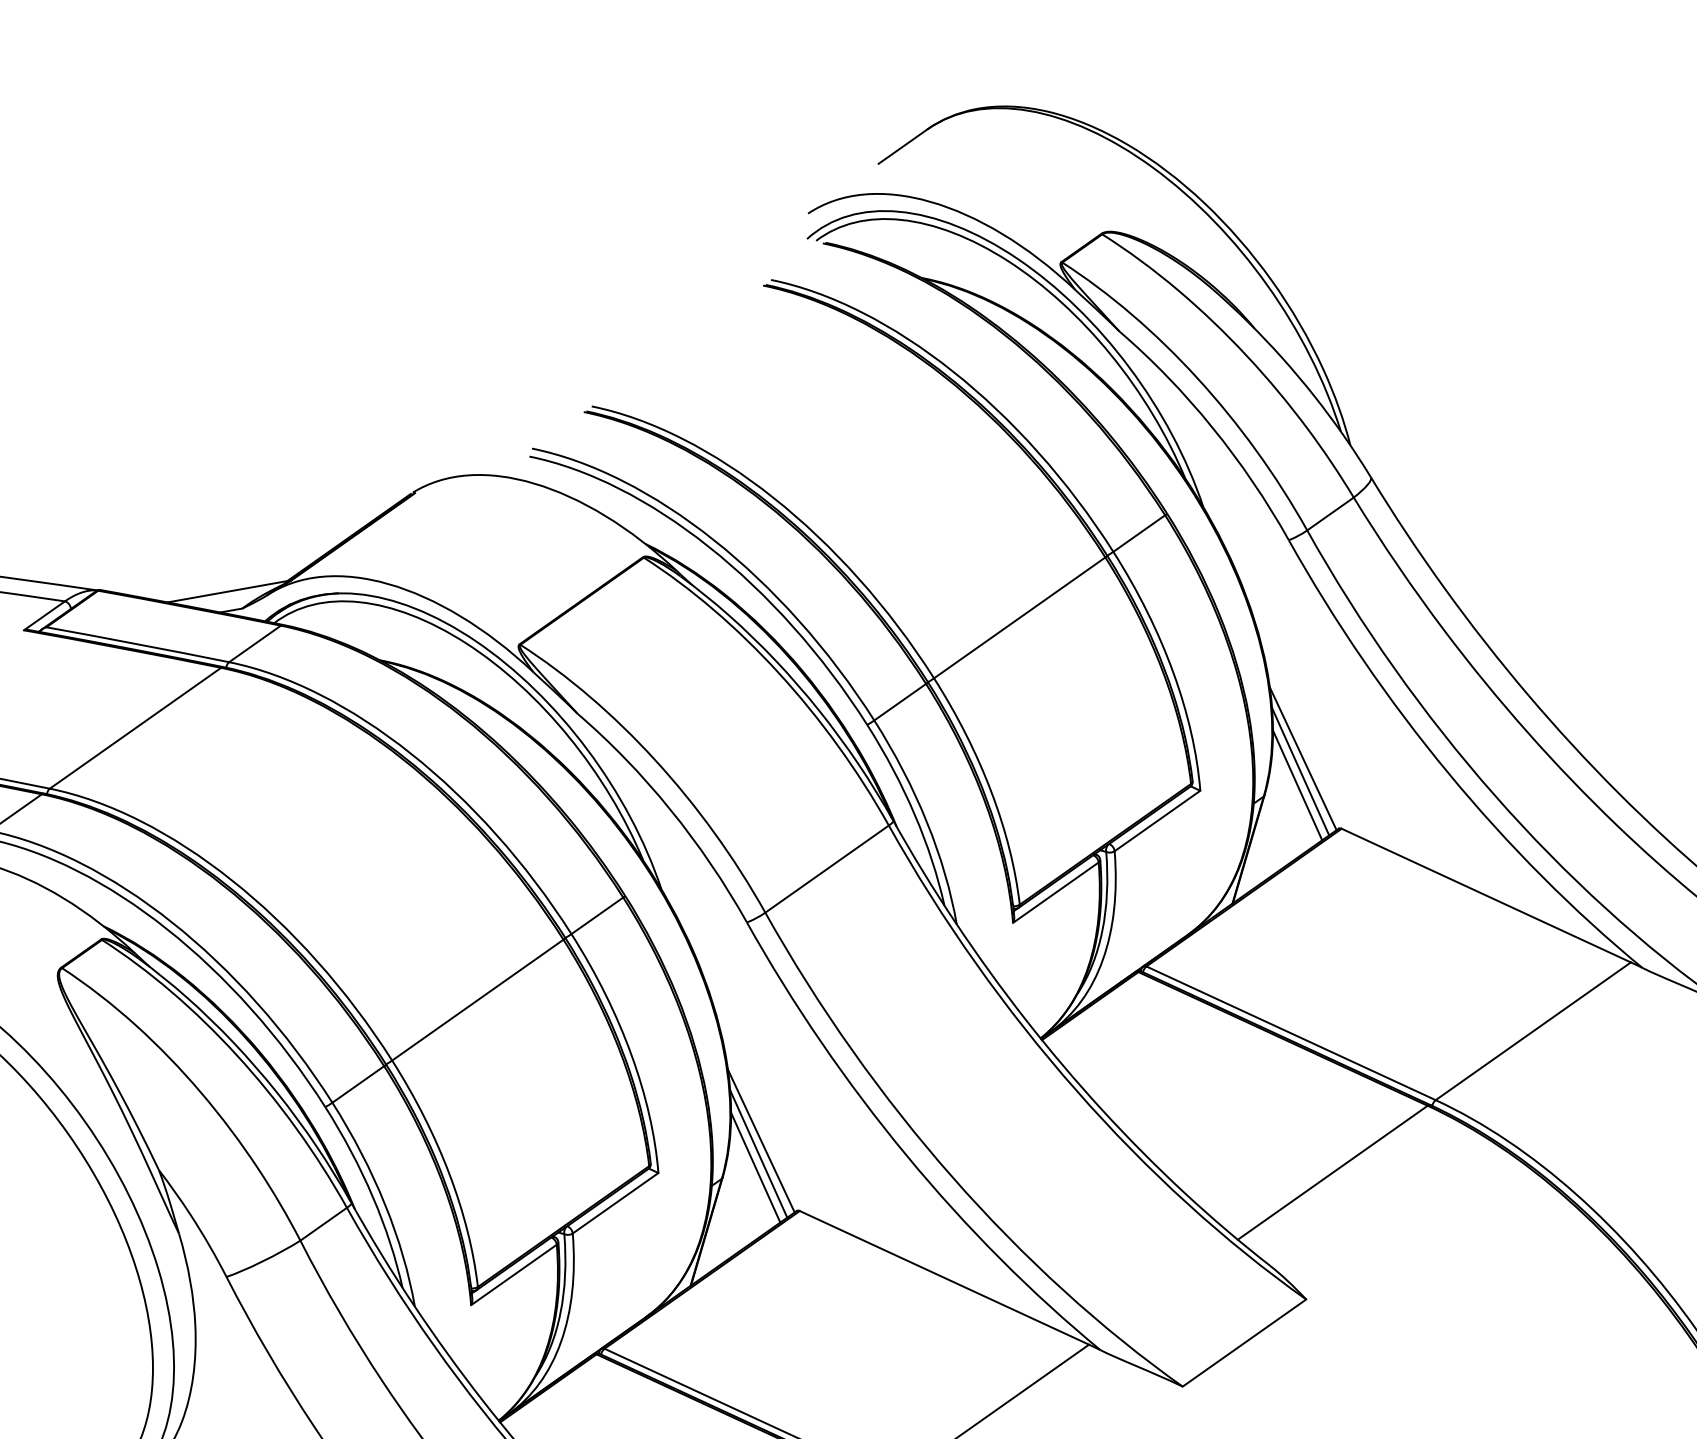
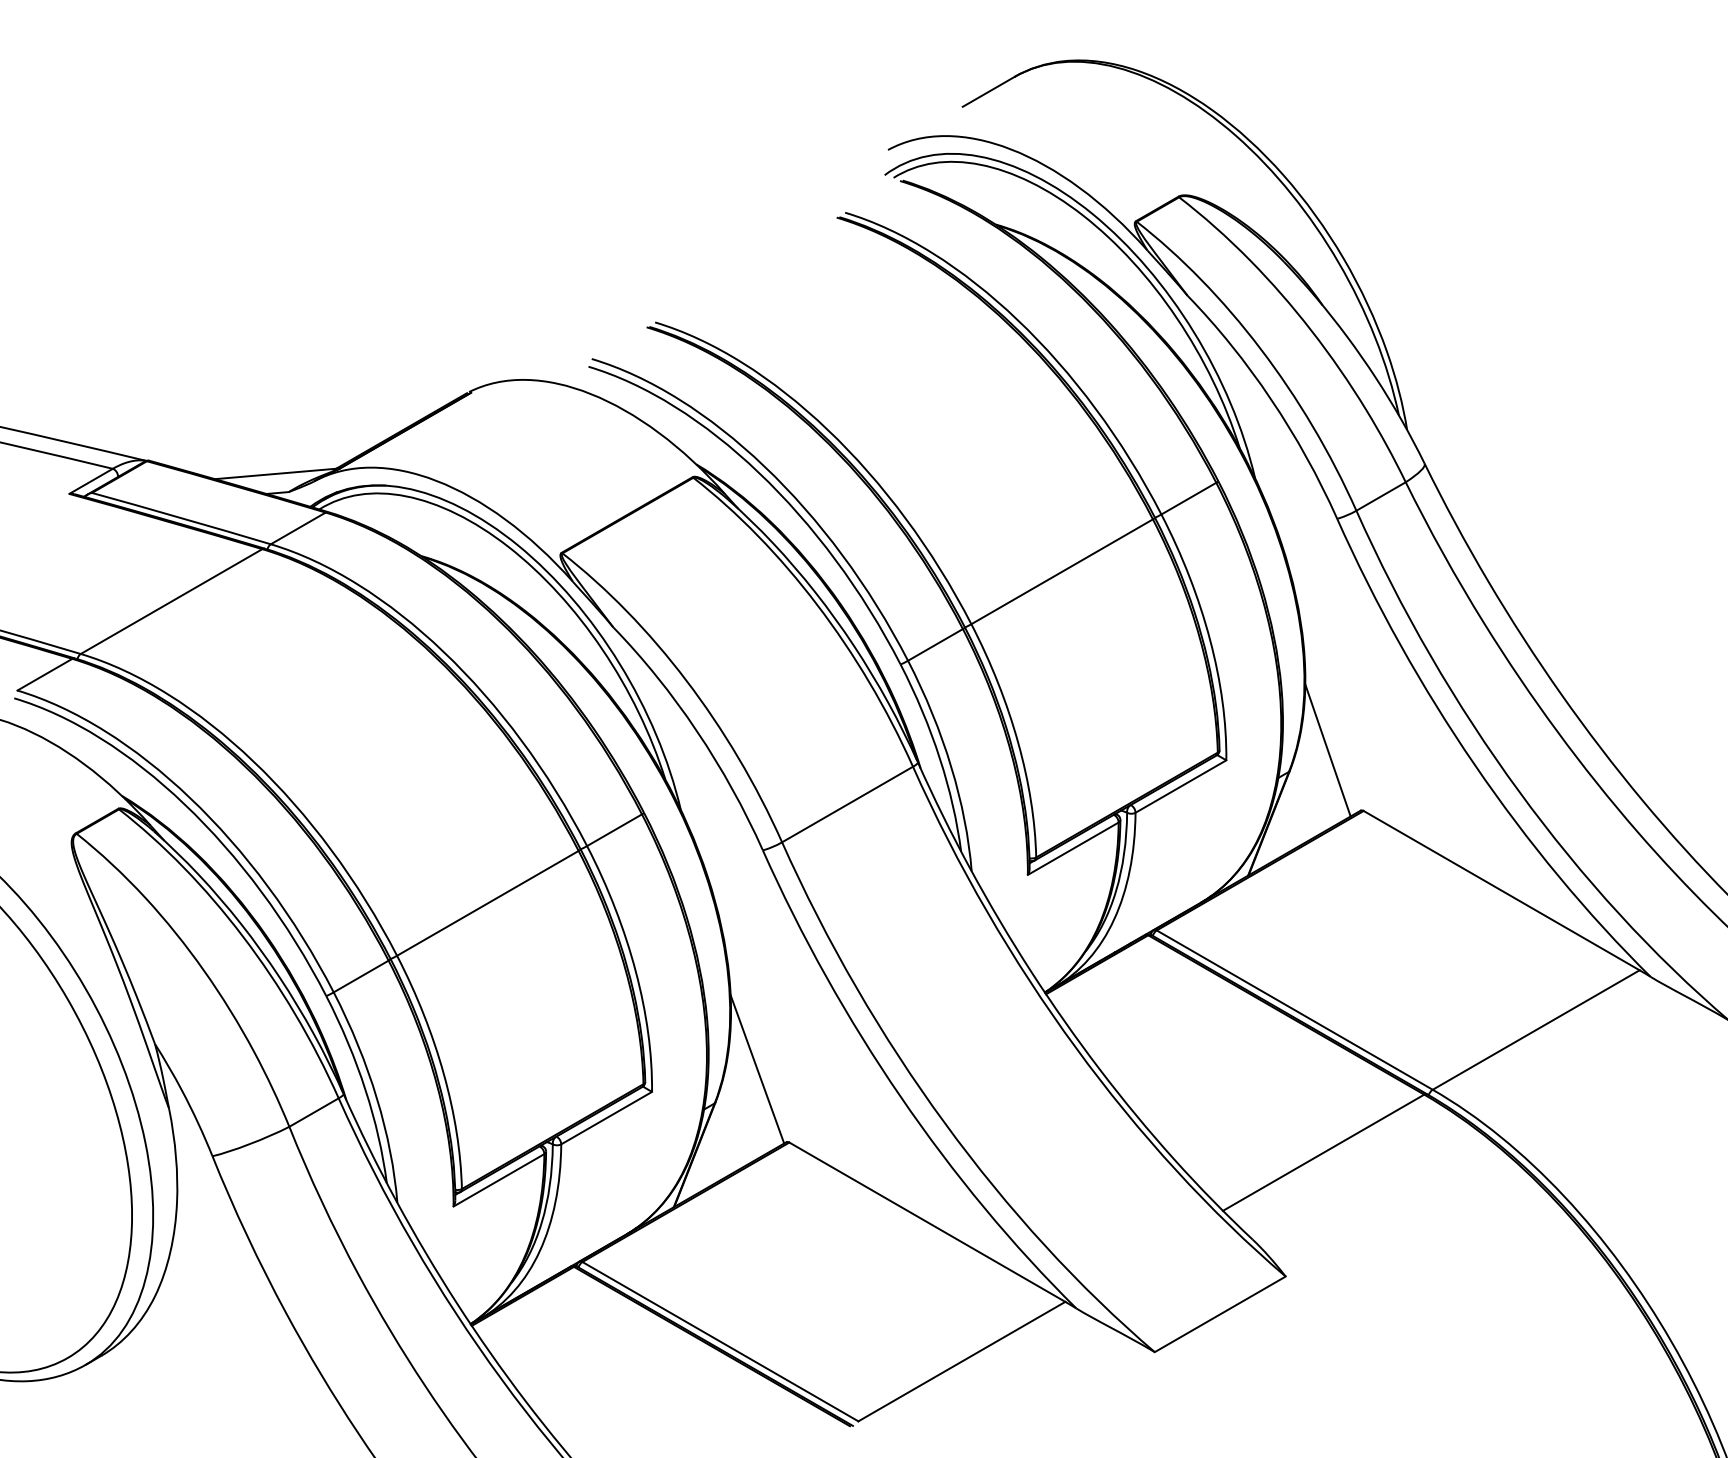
line: (1302, 758) -> (1331, 737), removed
line: (1297, 785) -> (1323, 763), removed
line: (758, 1154) -> (753, 1082), removed
line: (754, 1167) -> (748, 1095), removed

